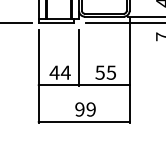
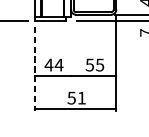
line: (79, 58) -> (71, 52), removed
line: (38, 76) -> (34, 68), solid -> dashed
text: (85, 109) -> (76, 98), 99 -> 51

